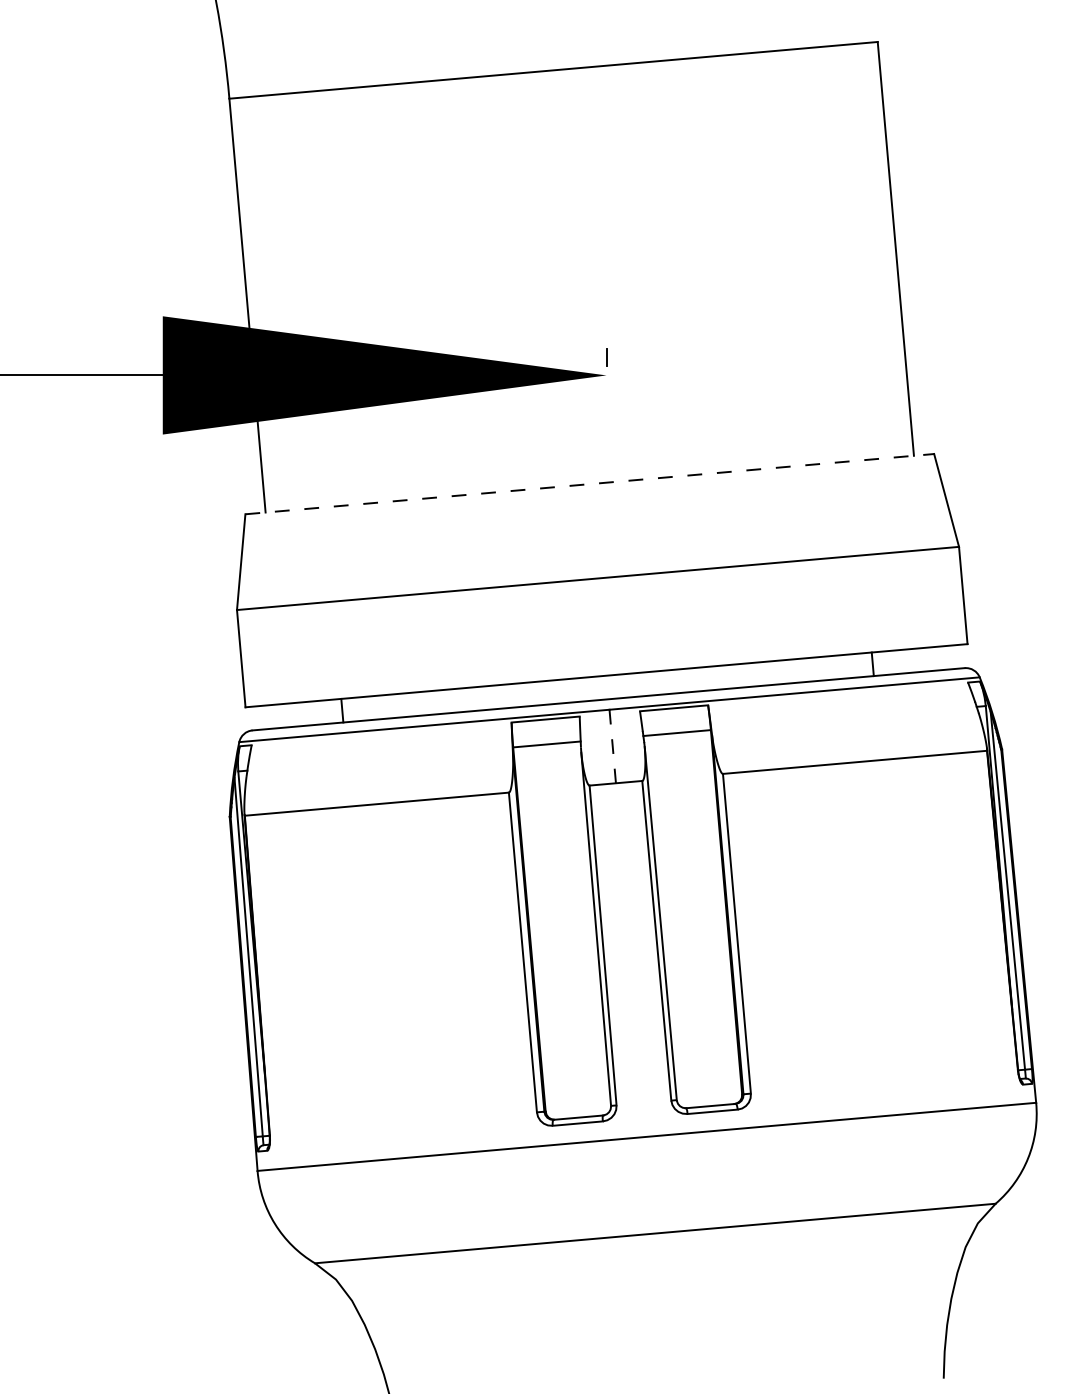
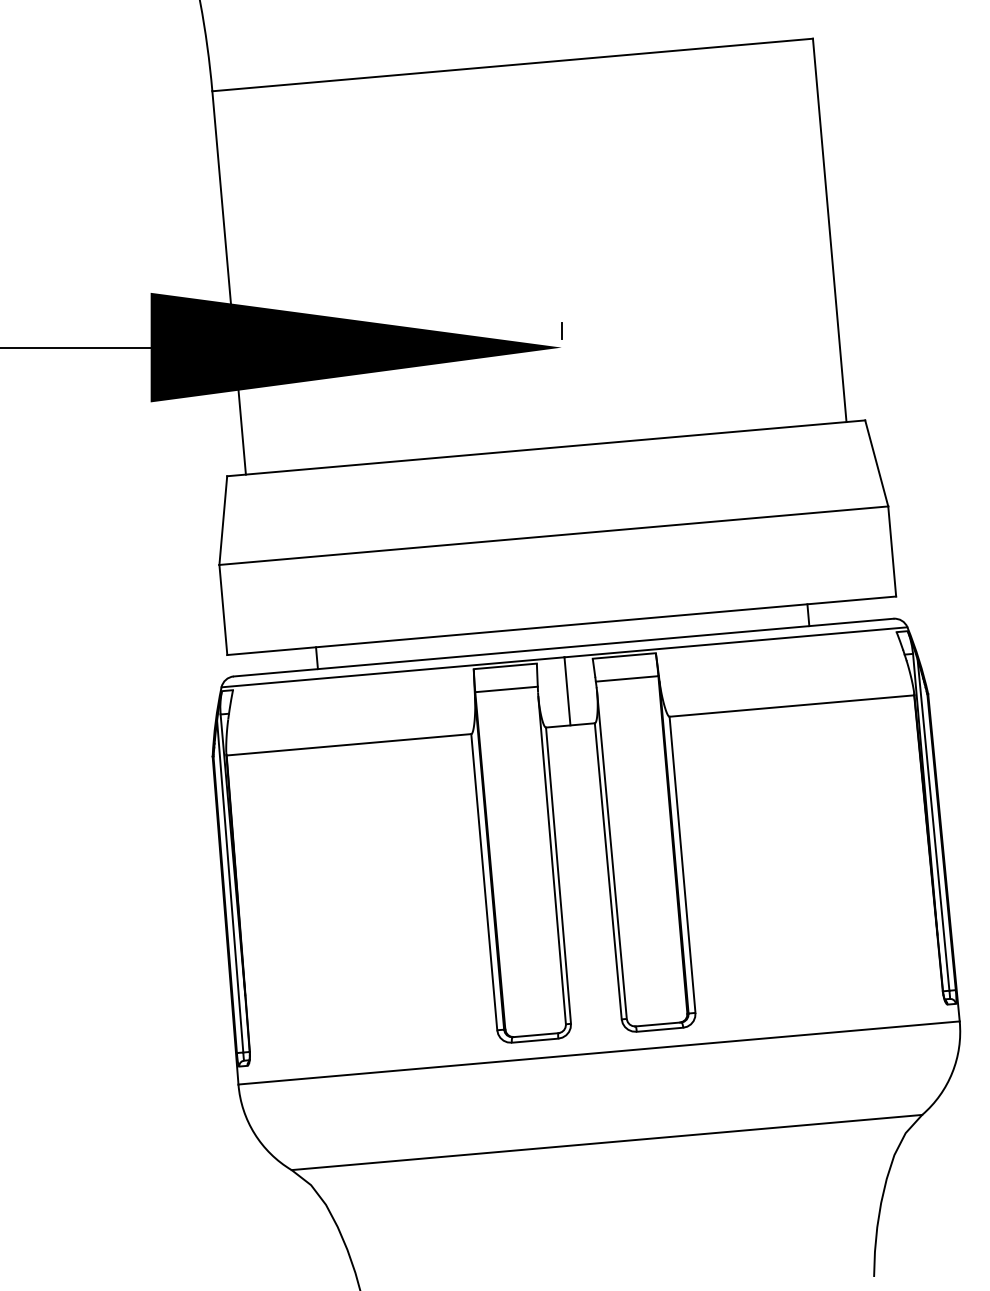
line: (590, 484) -> (546, 448), dashed -> solid
line: (612, 746) -> (567, 691), dashed -> solid

